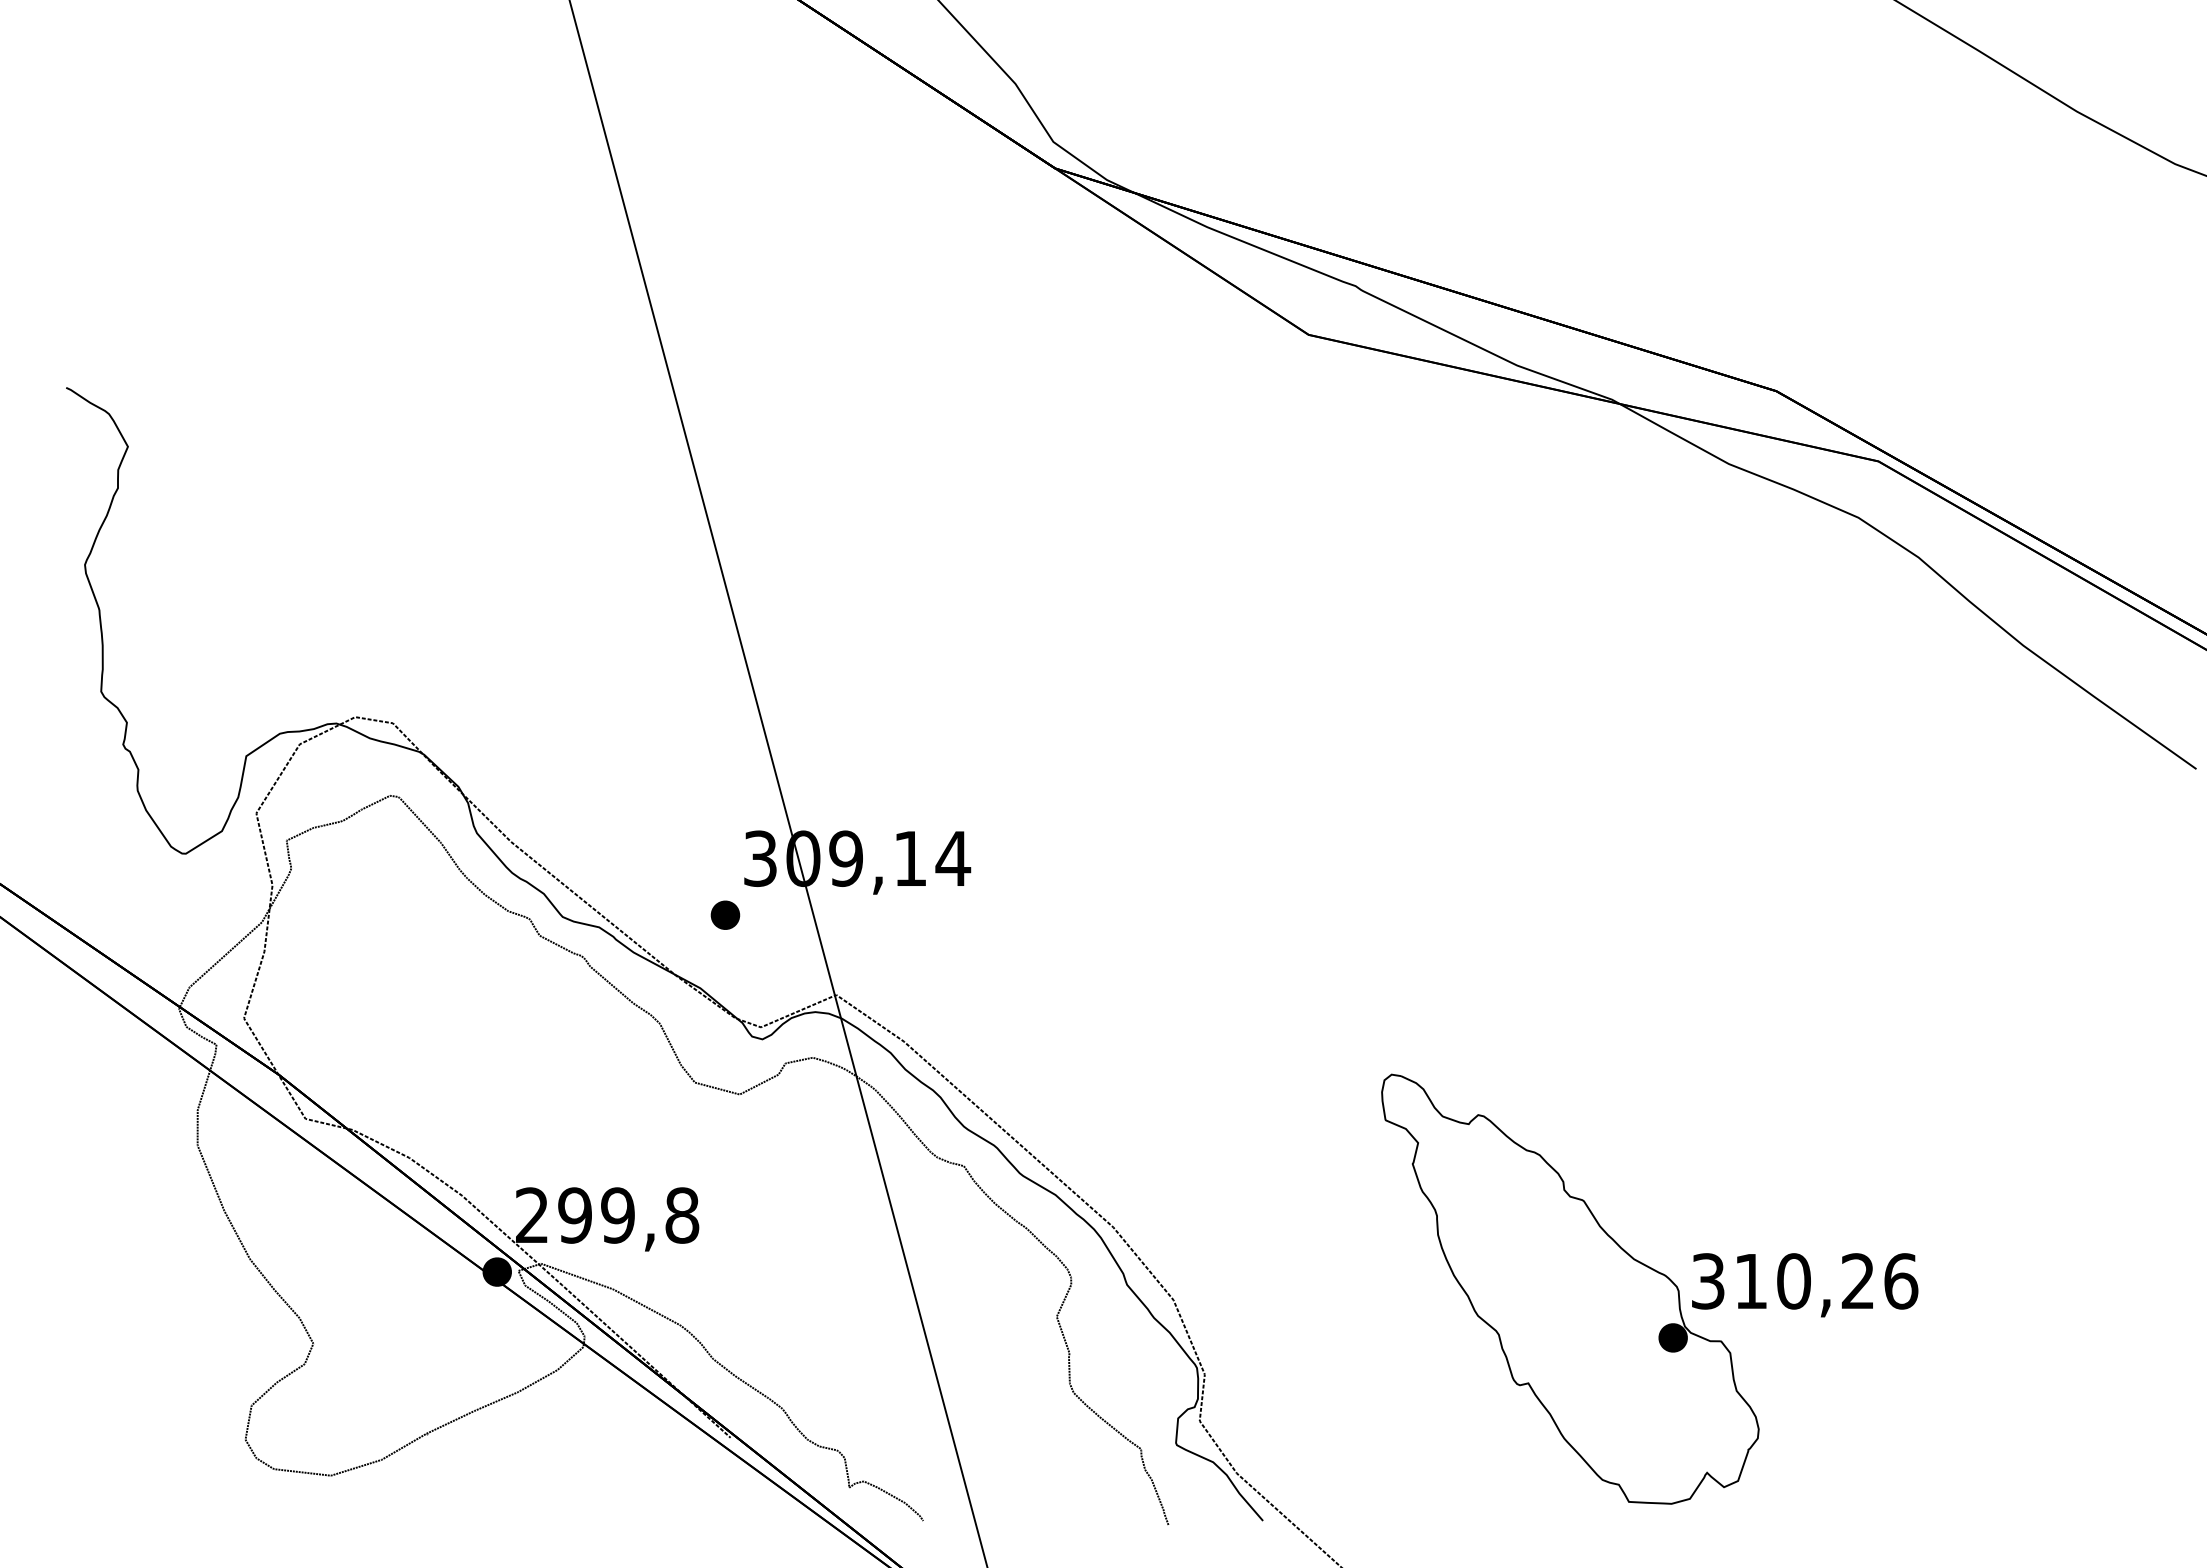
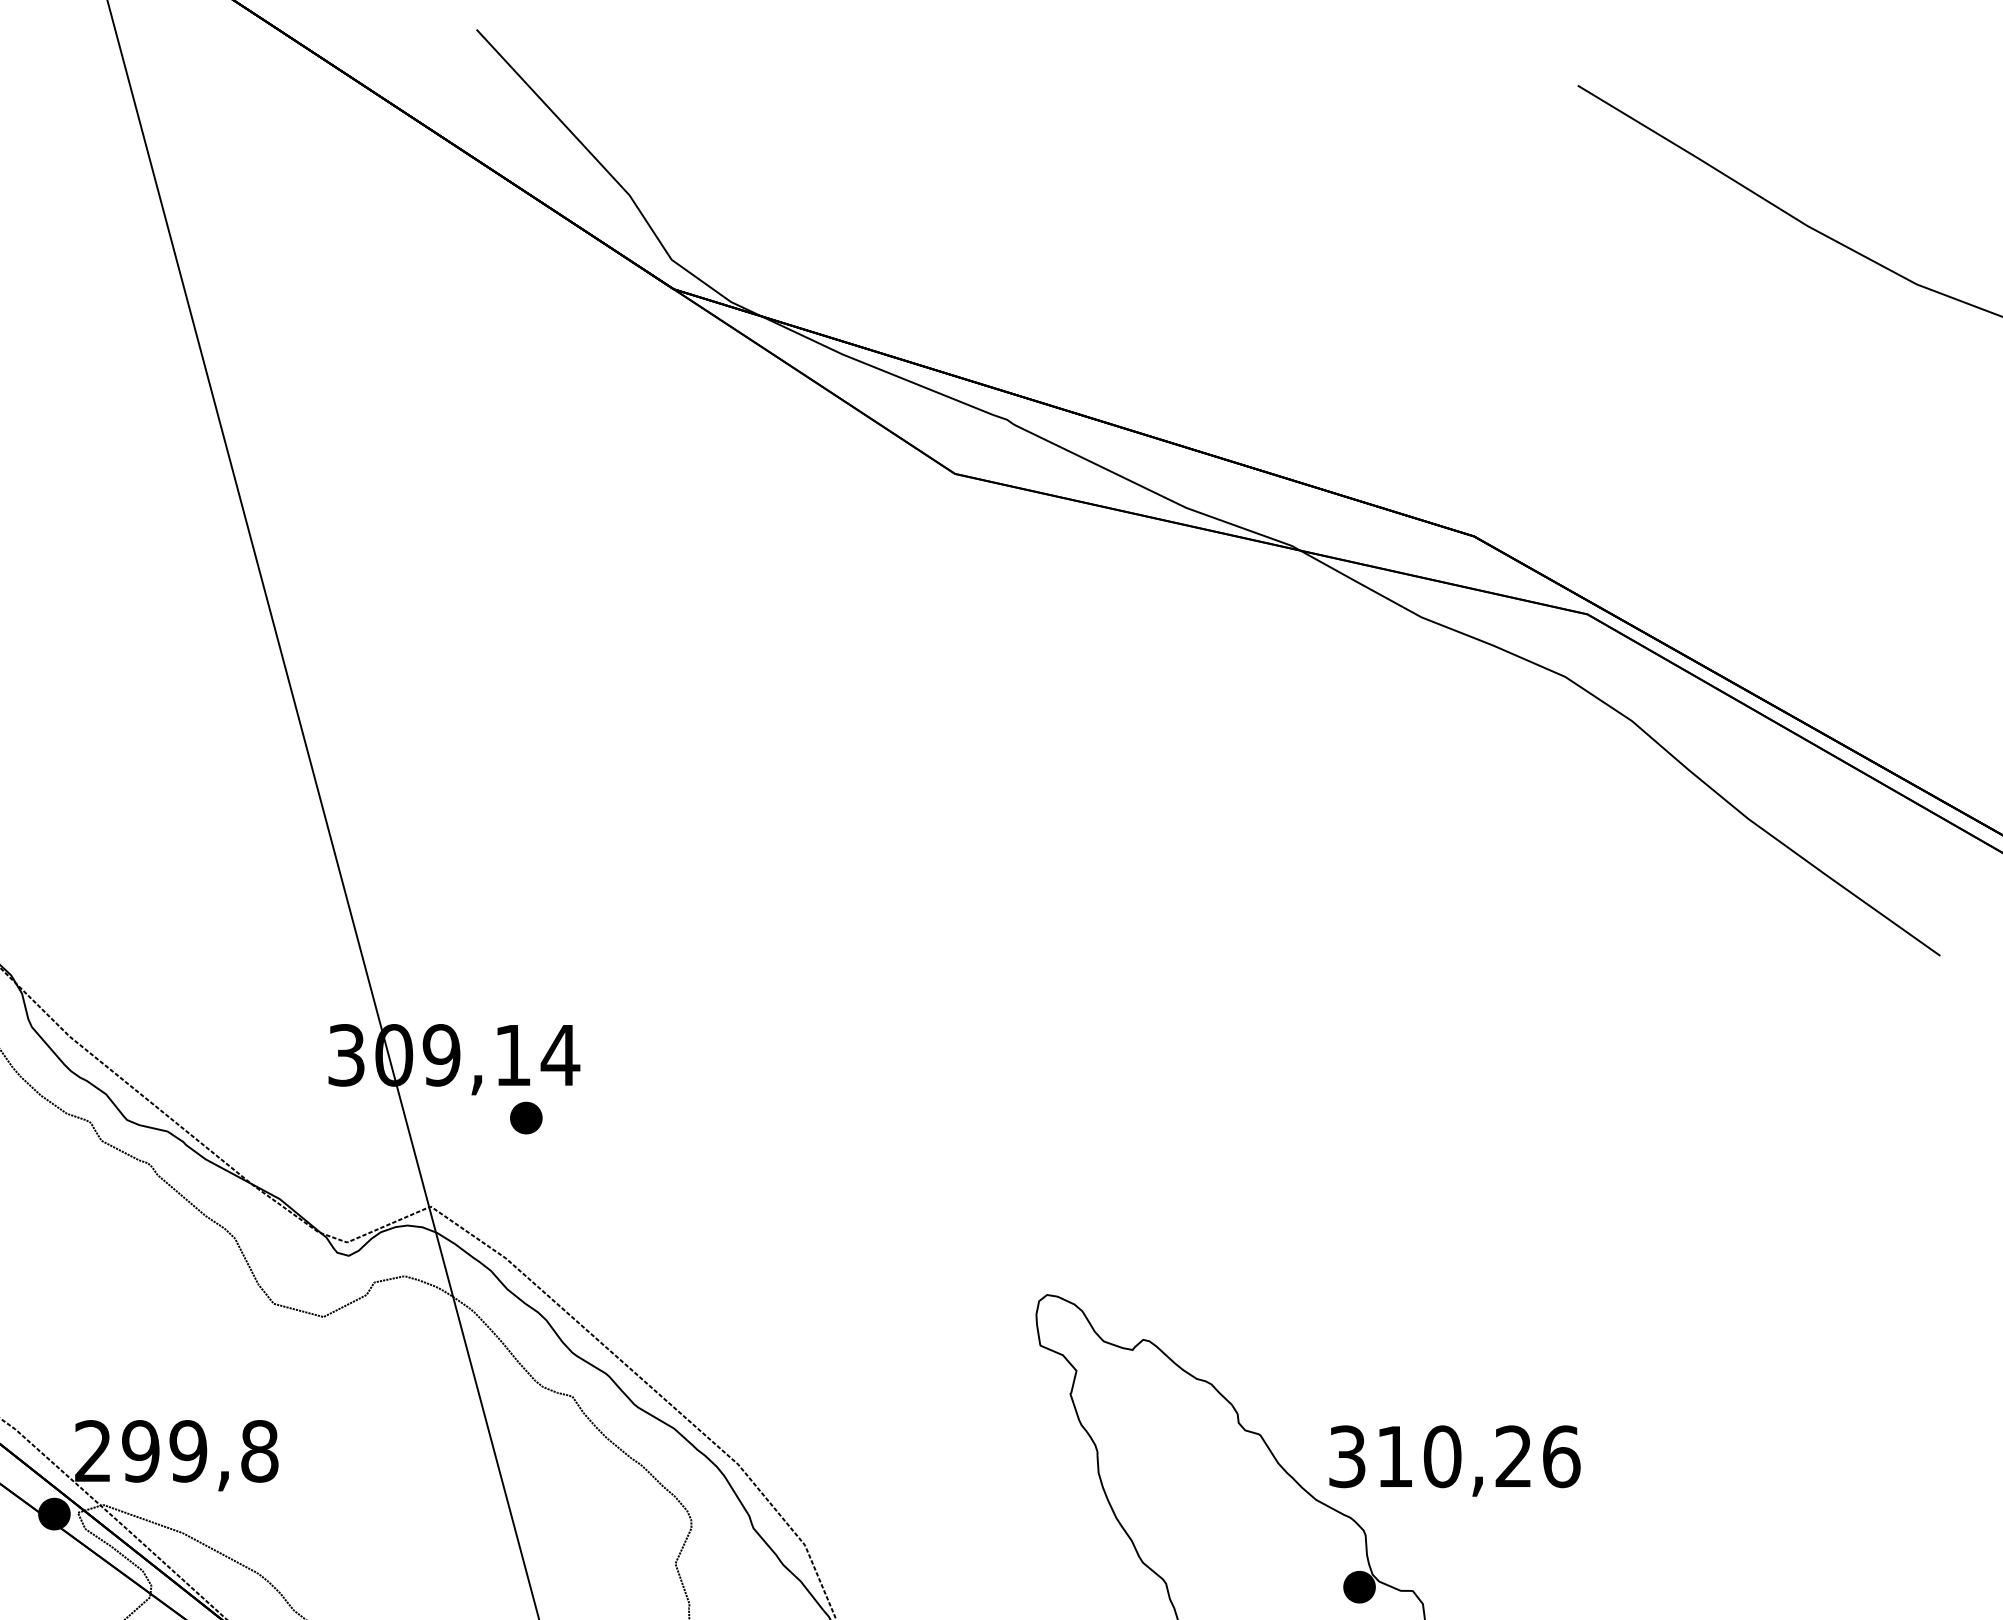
part: (725, 914) -> (526, 1117), moved
text: (1805, 1285) -> (1455, 1461), moved

